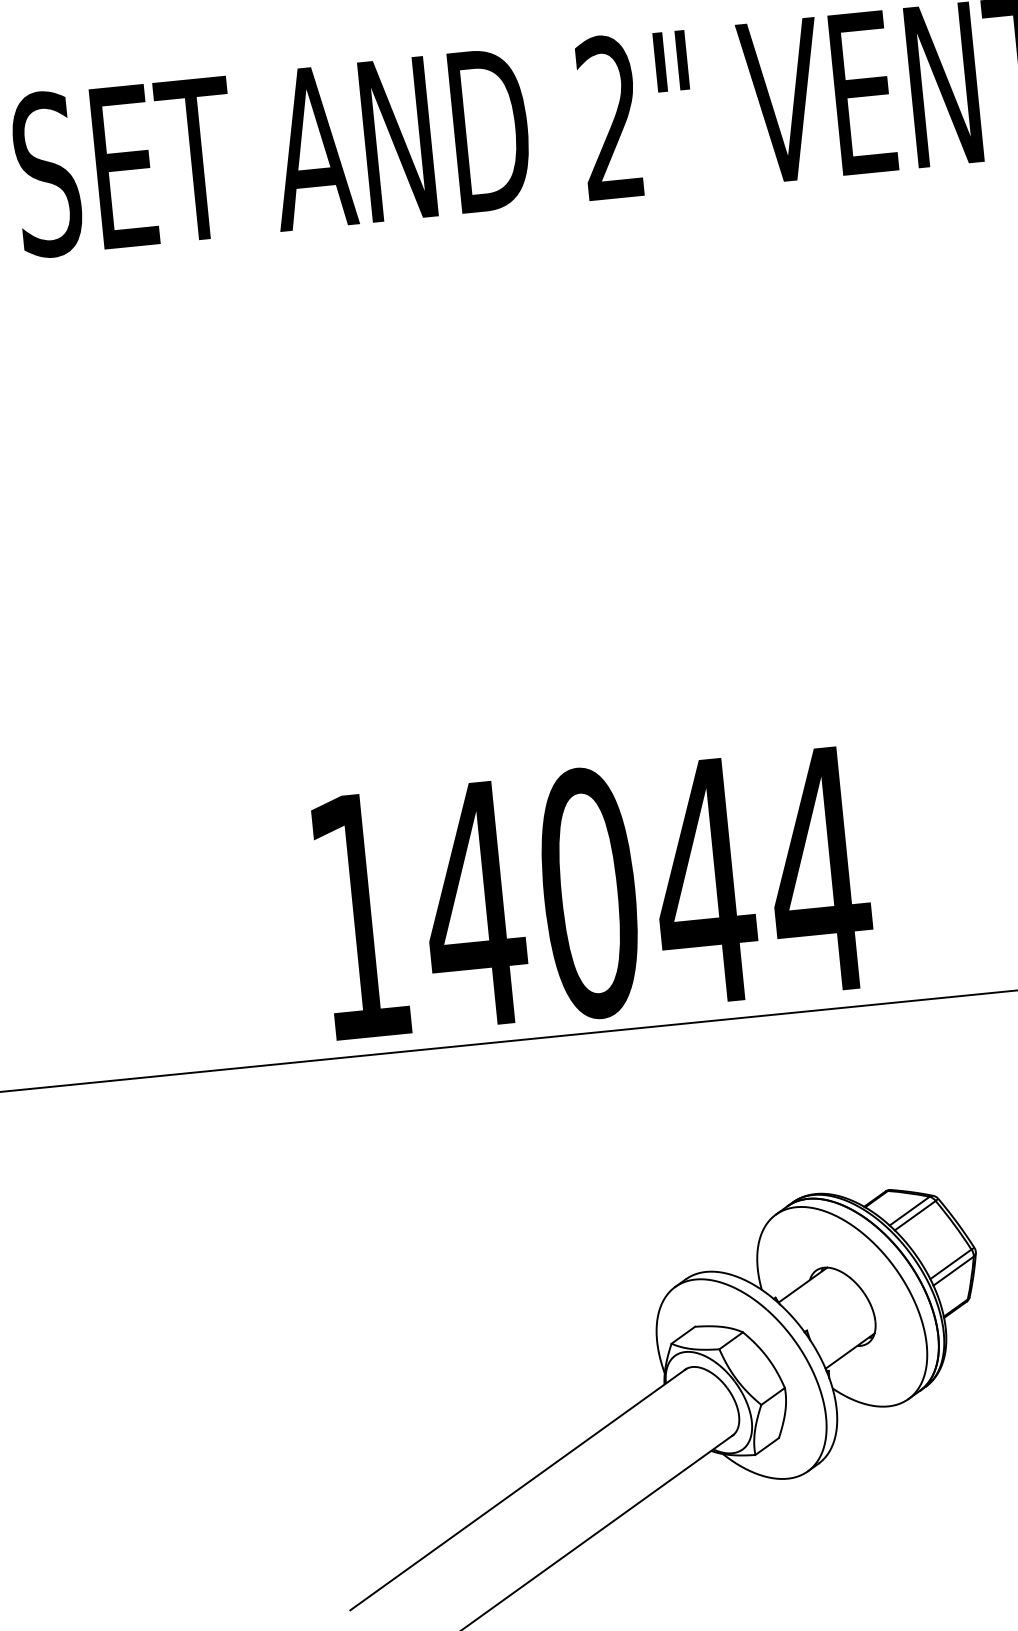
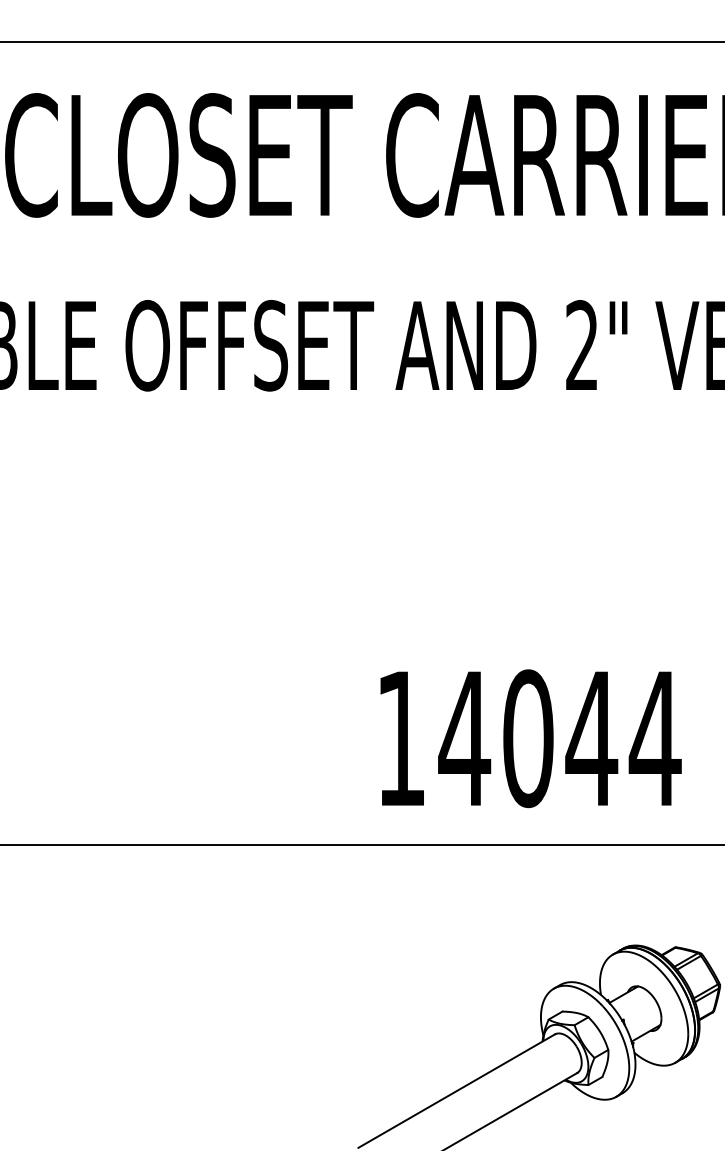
text: (593, 892) -> (530, 738), moved

